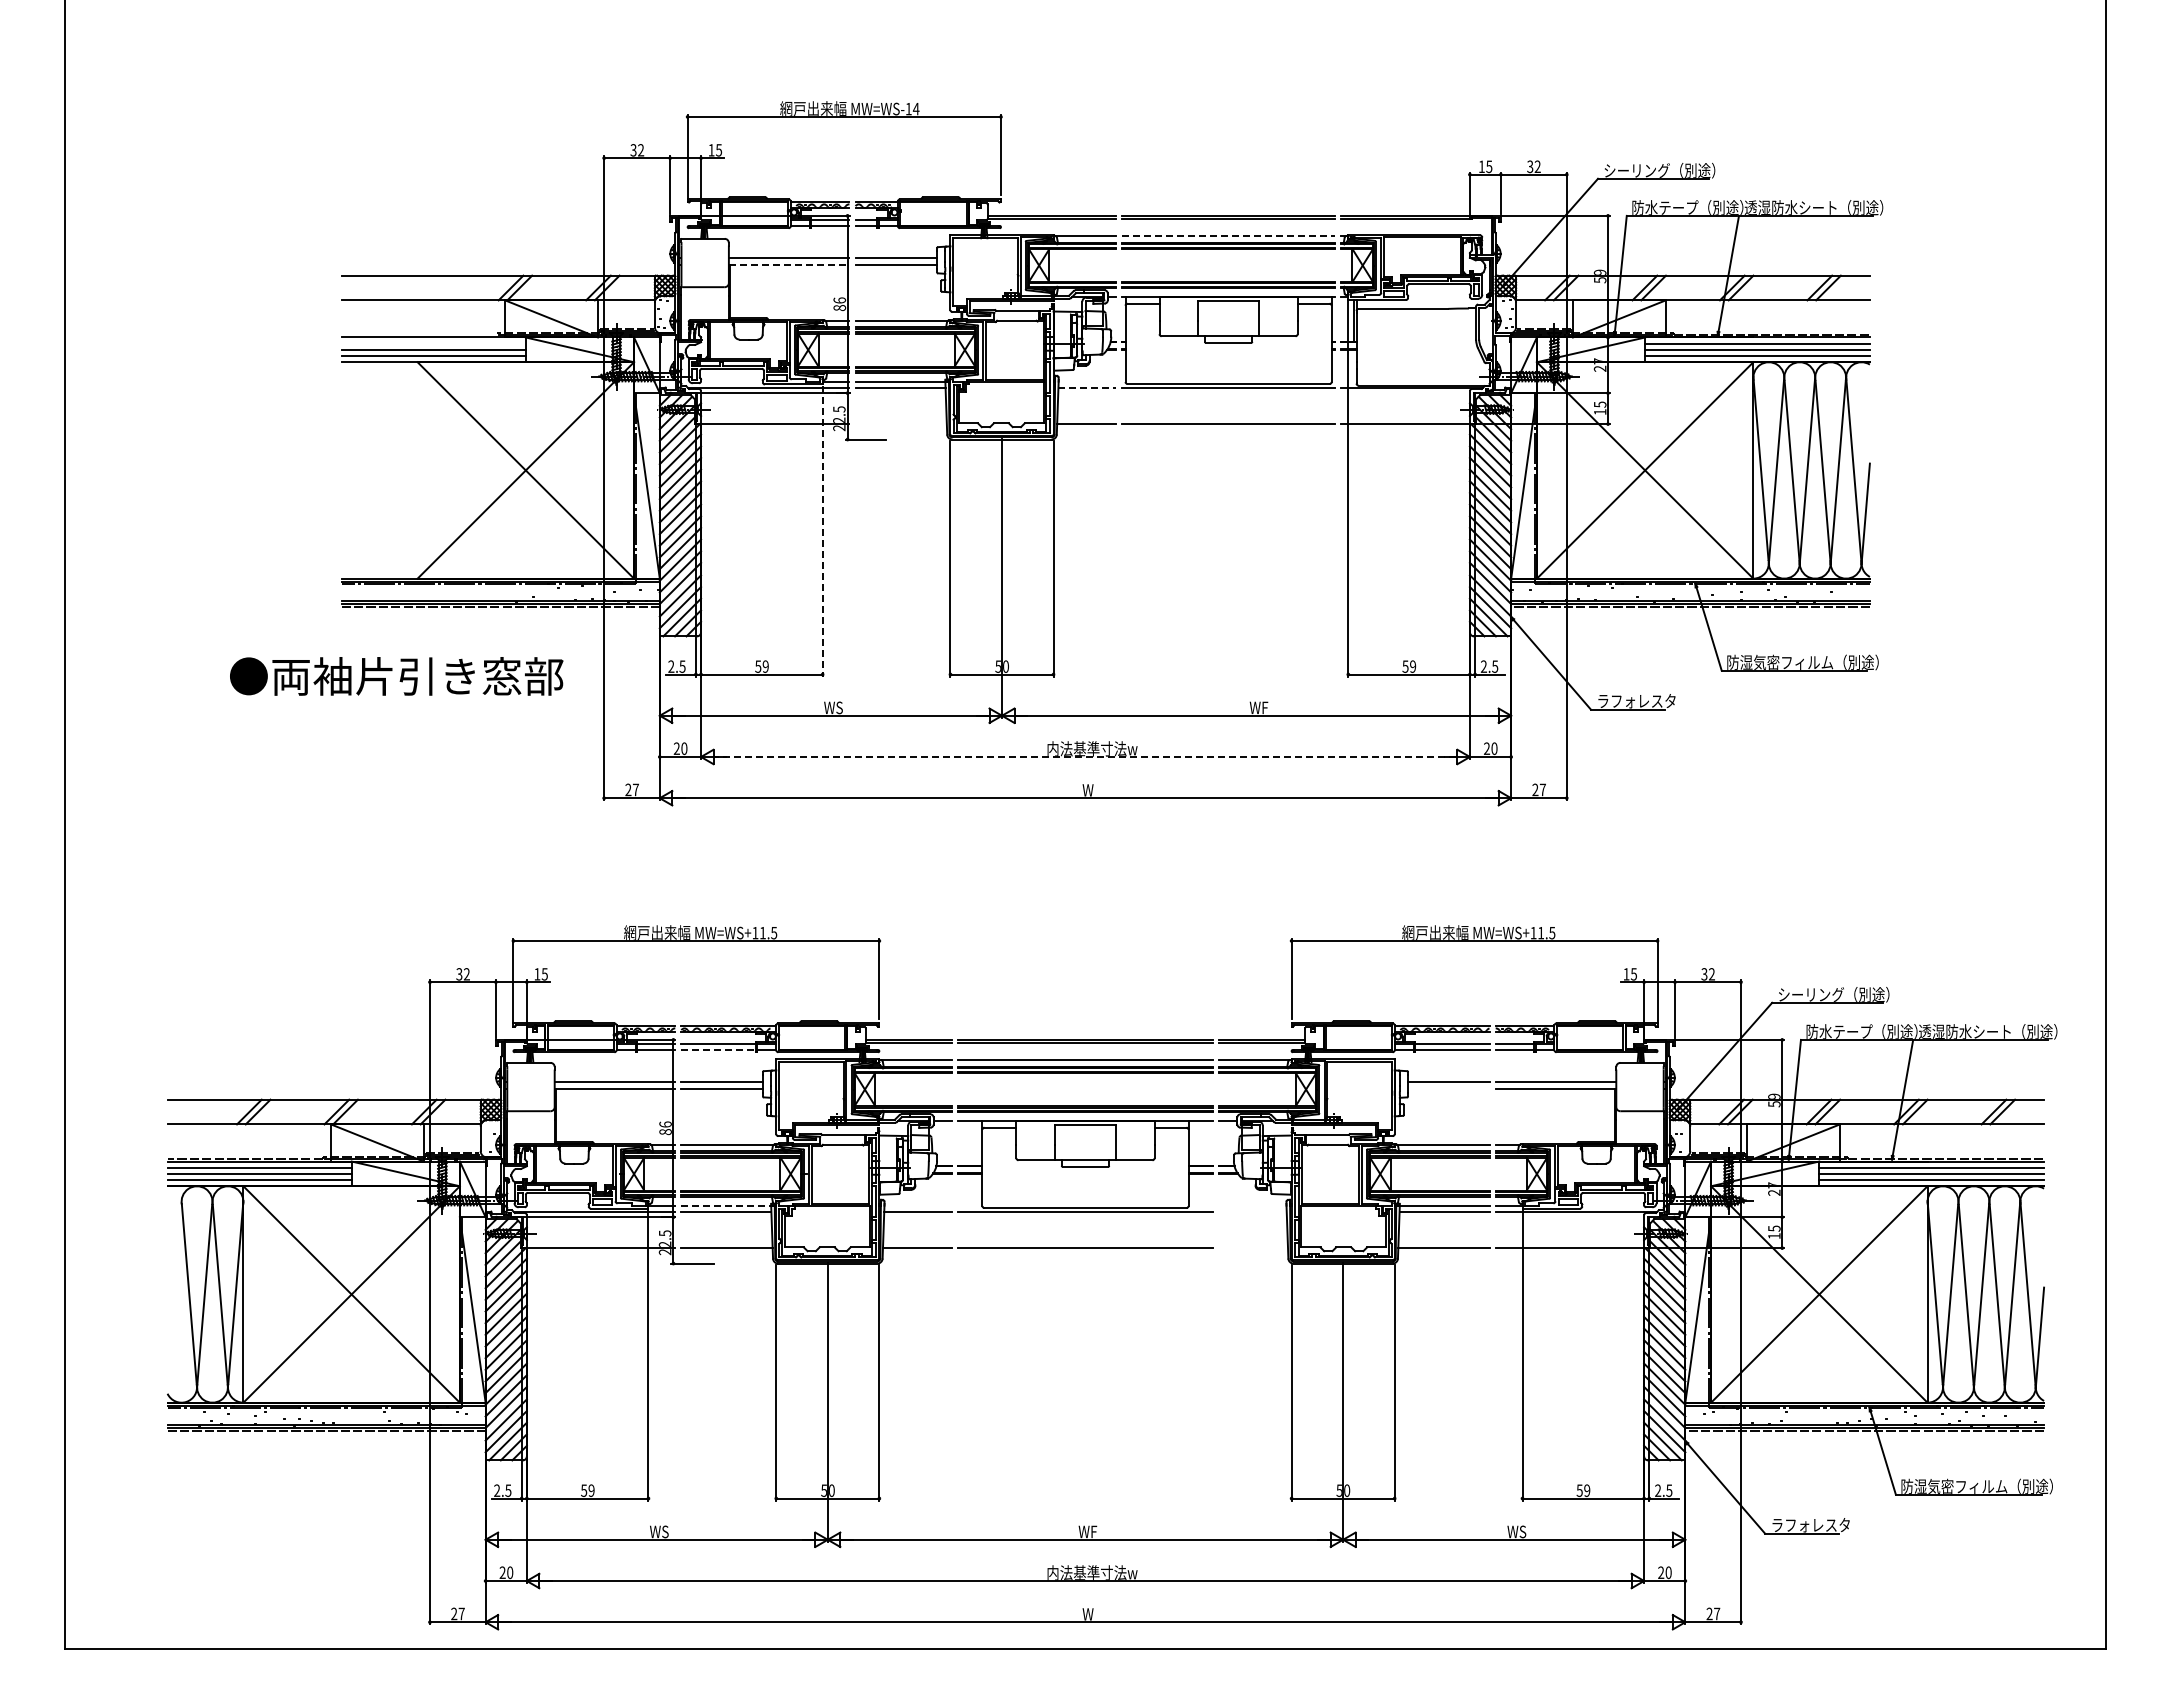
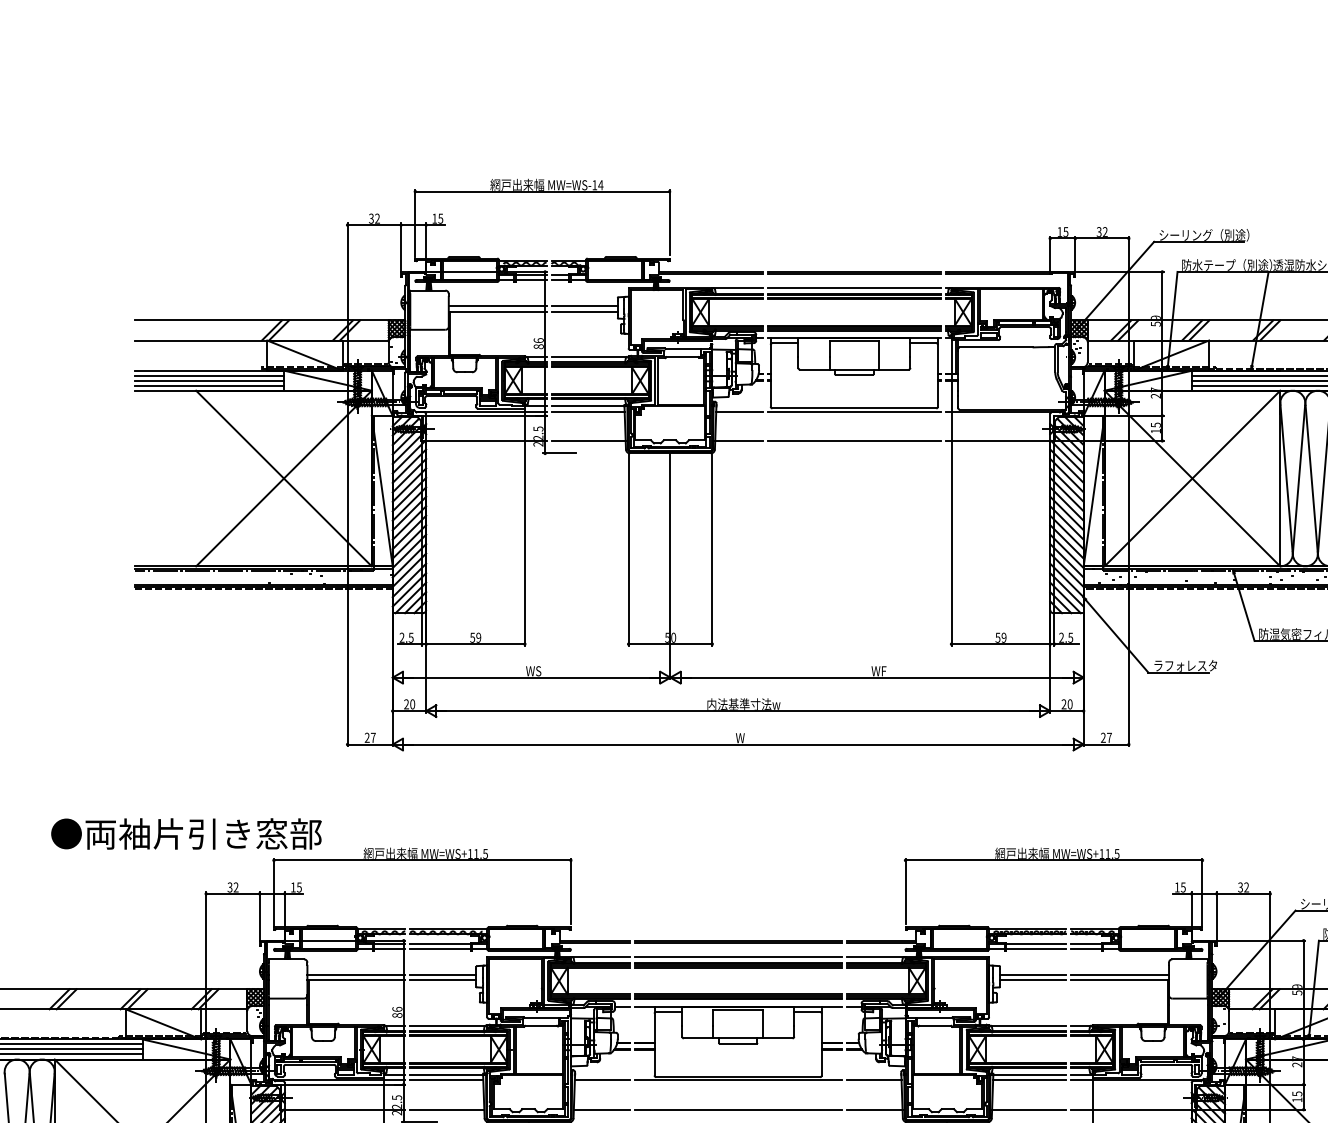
line: (1228, 236) -> (854, 288), dashed -> solid
line: (789, 264) -> (497, 311), dashed -> solid
line: (433, 343) -> (209, 375), added
line: (1087, 388) -> (739, 412), dashed -> solid
line: (900, 424) -> (588, 441), added
line: (822, 531) -> (524, 528), dashed -> solid
text: (396, 676) -> (186, 834), moved
line: (1085, 756) -> (738, 710), dashed -> solid
line: (719, 1049) -> (441, 948), dashed -> solid
line: (1448, 1088) -> (1032, 980), added
line: (729, 1205) -> (449, 1075), dashed -> solid
line: (1252, 1212) -> (873, 1080), added
line: (1253, 1248) -> (874, 1110), added

